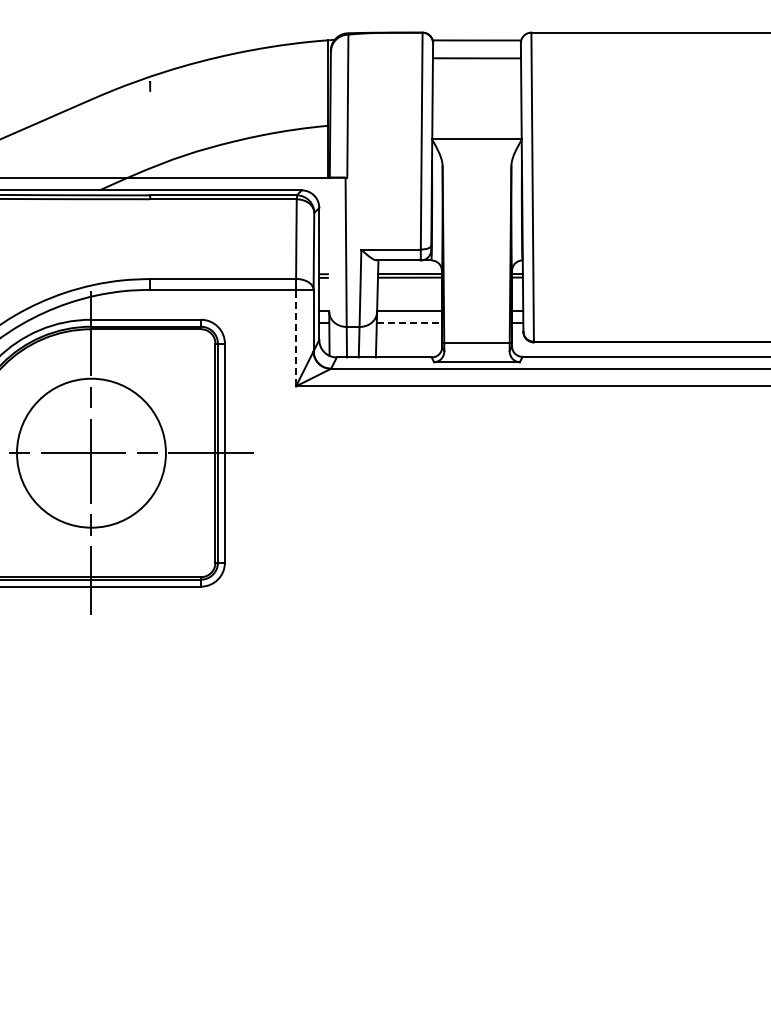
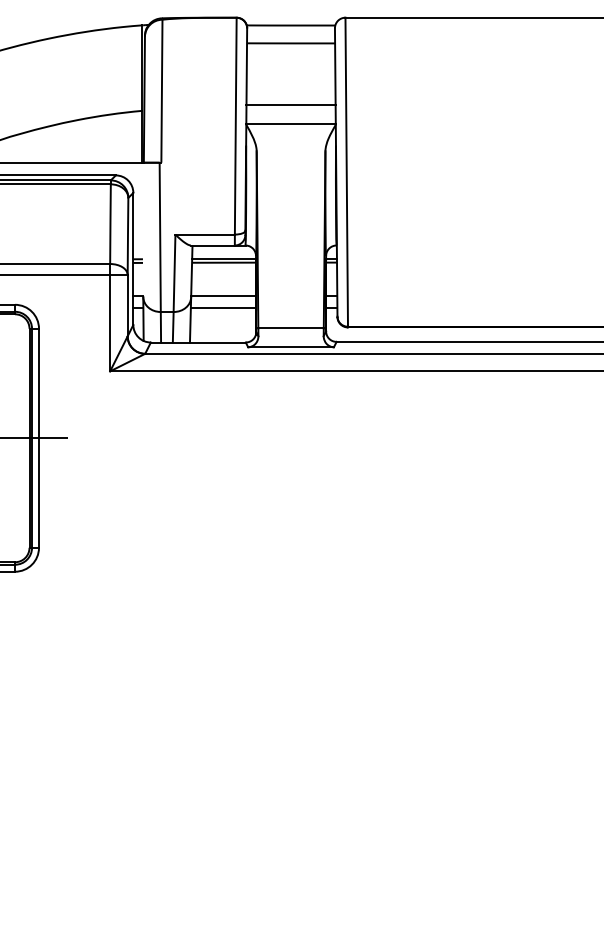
line: (476, 120) -> (290, 105), added
line: (409, 322) -> (223, 307), dashed -> solid
line: (296, 337) -> (110, 322), dashed -> solid

